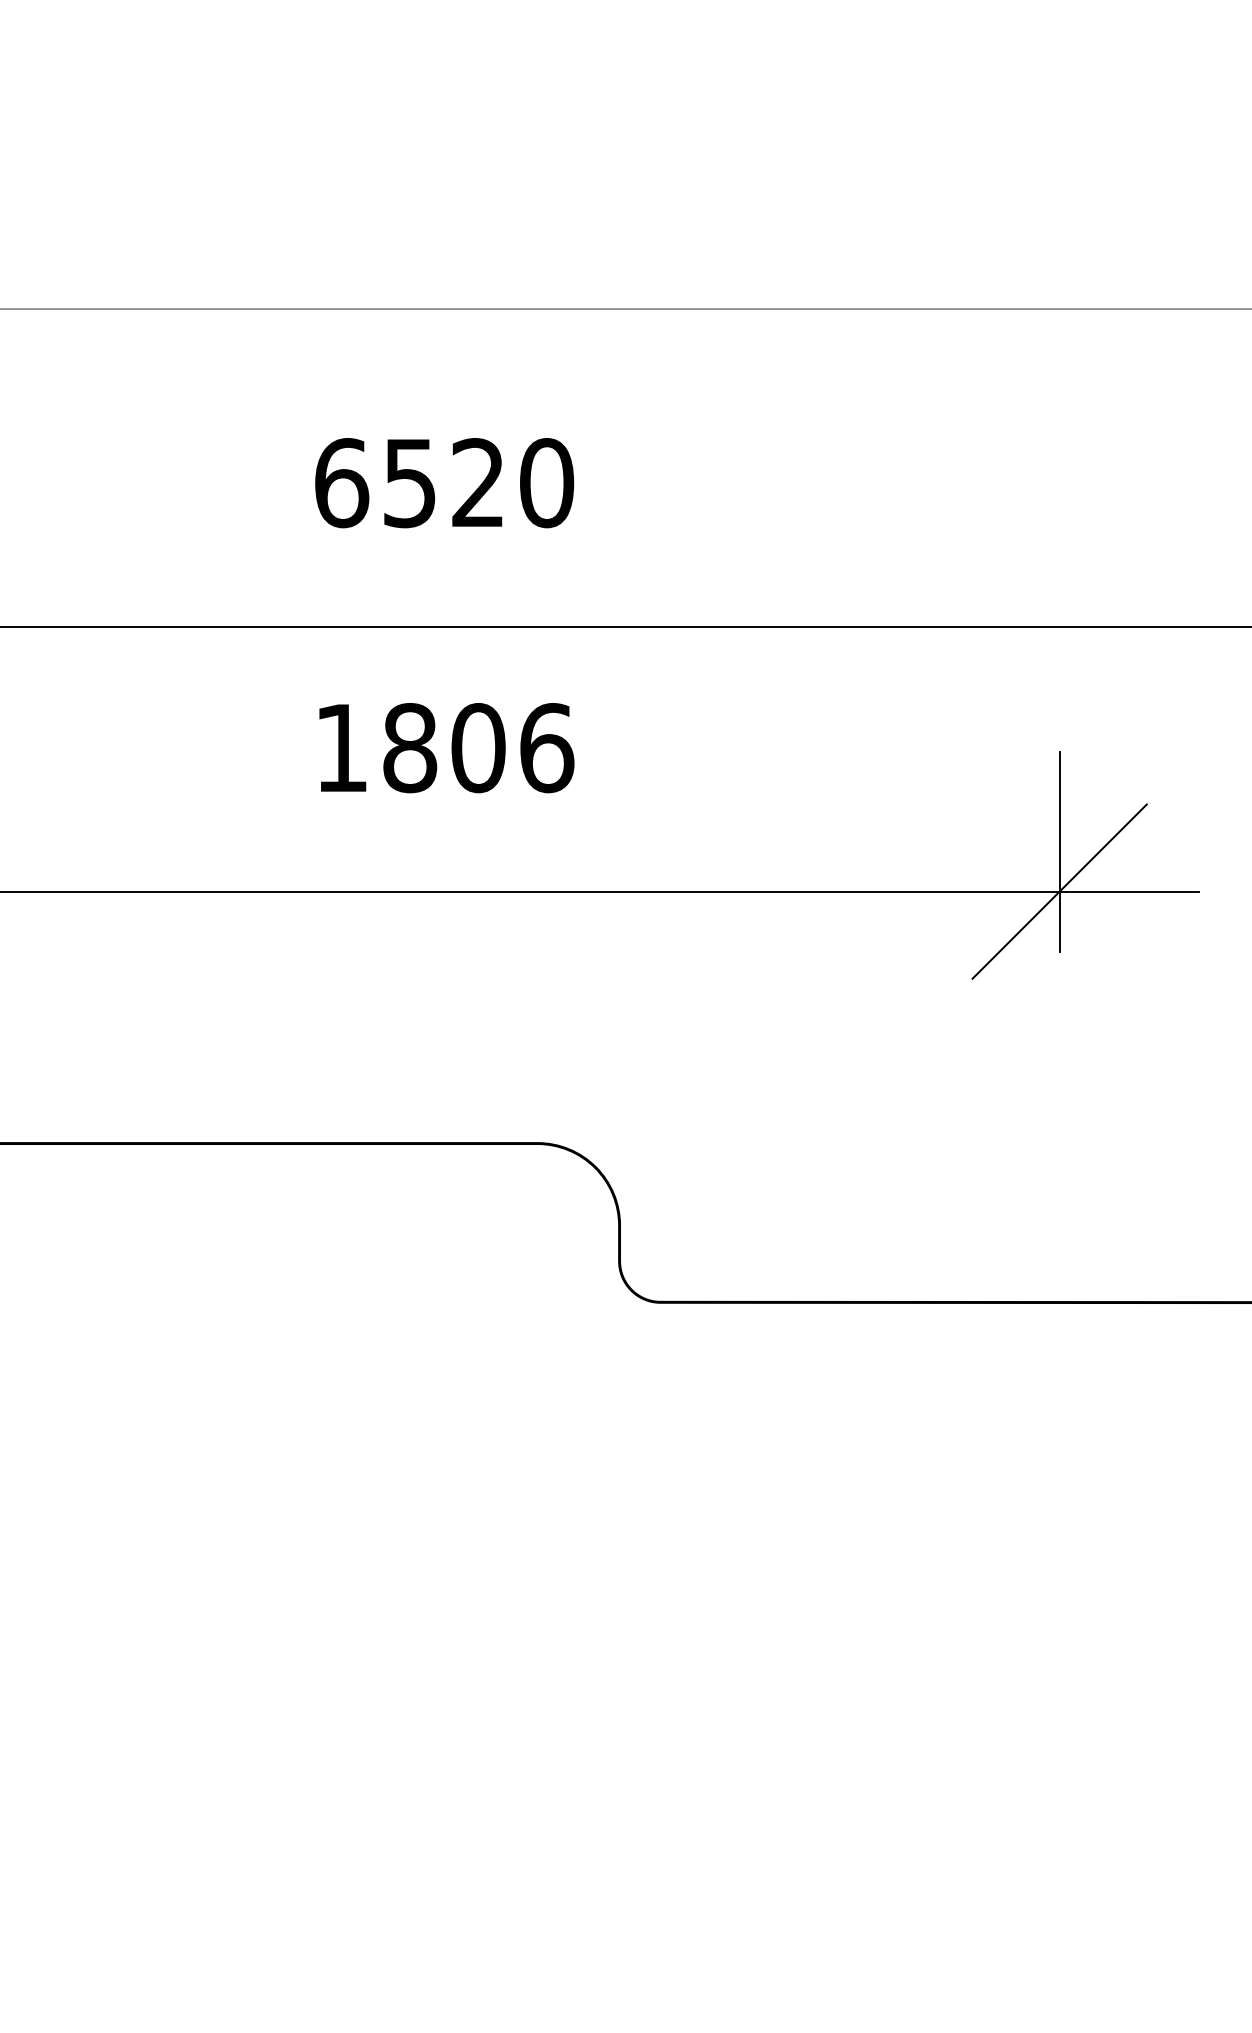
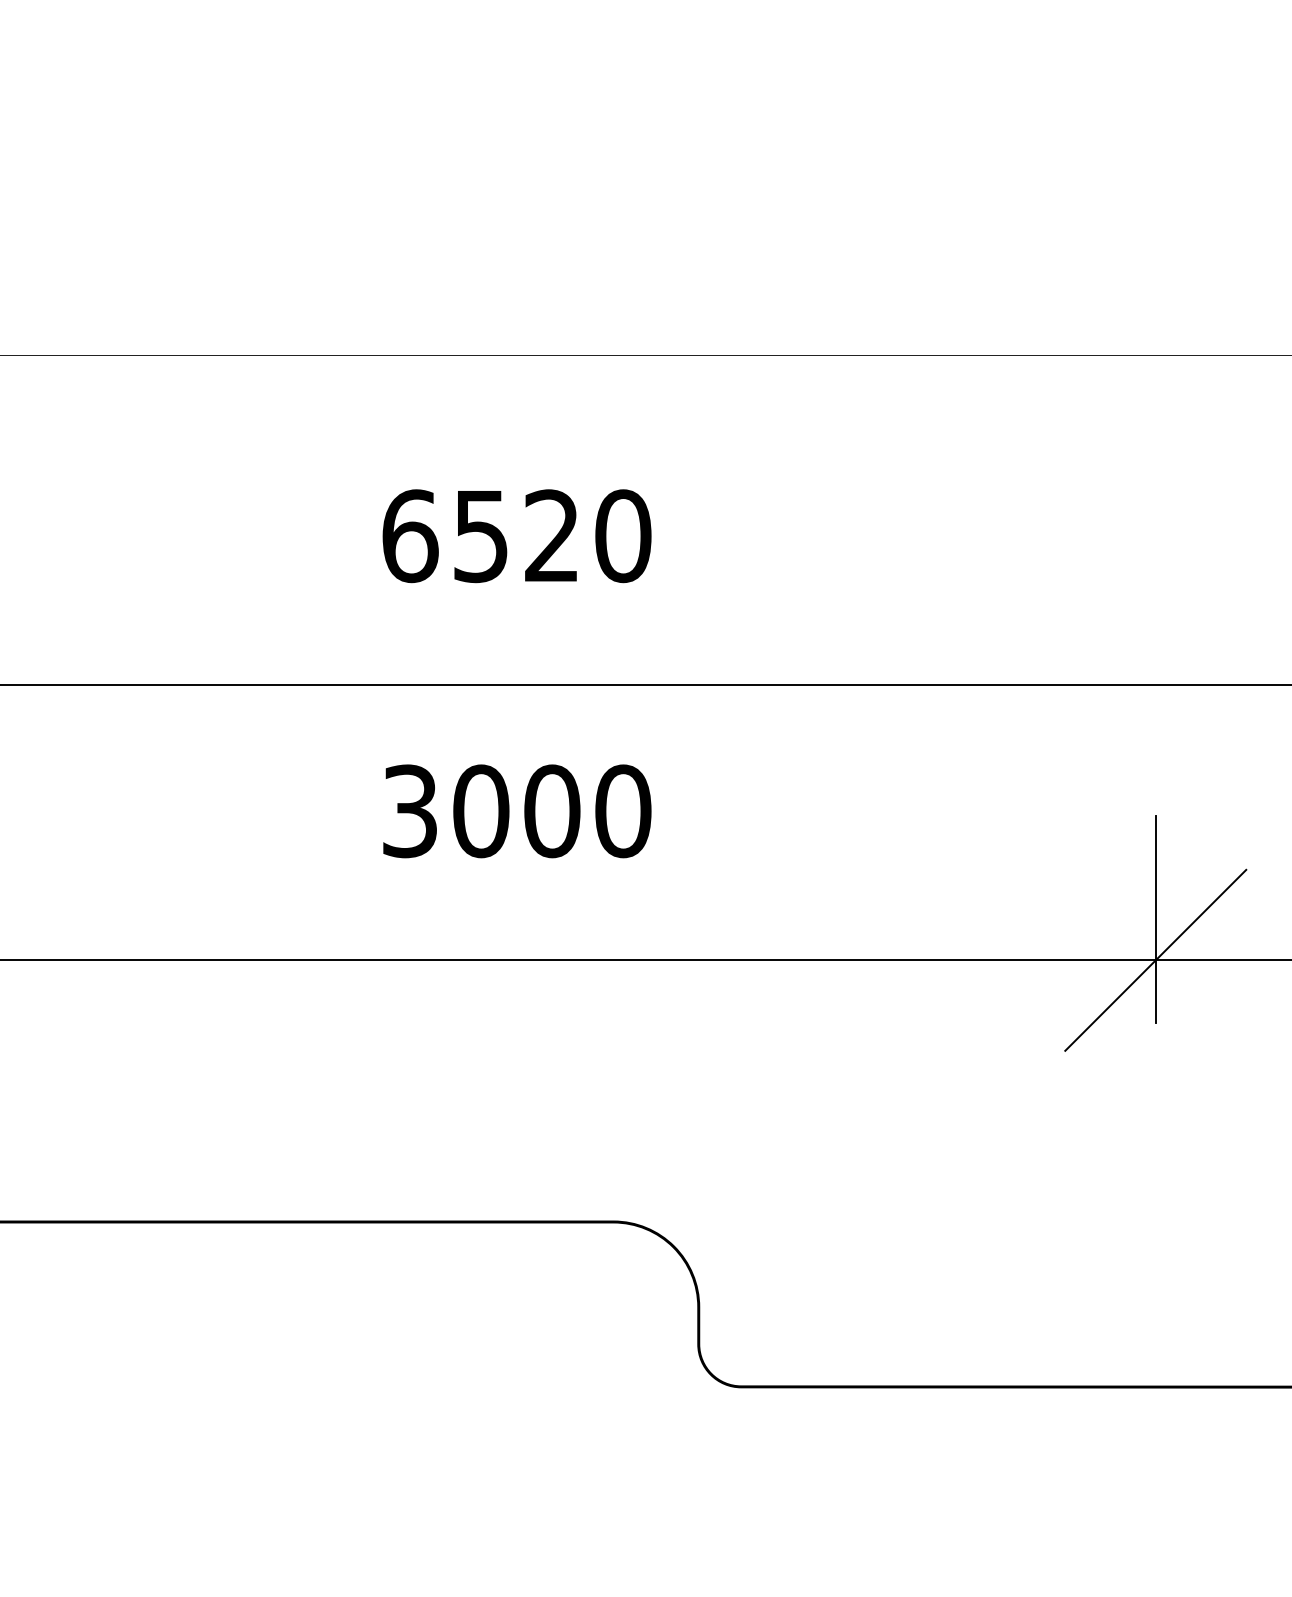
text: (444, 748) -> (516, 811), 1806 -> 3000

